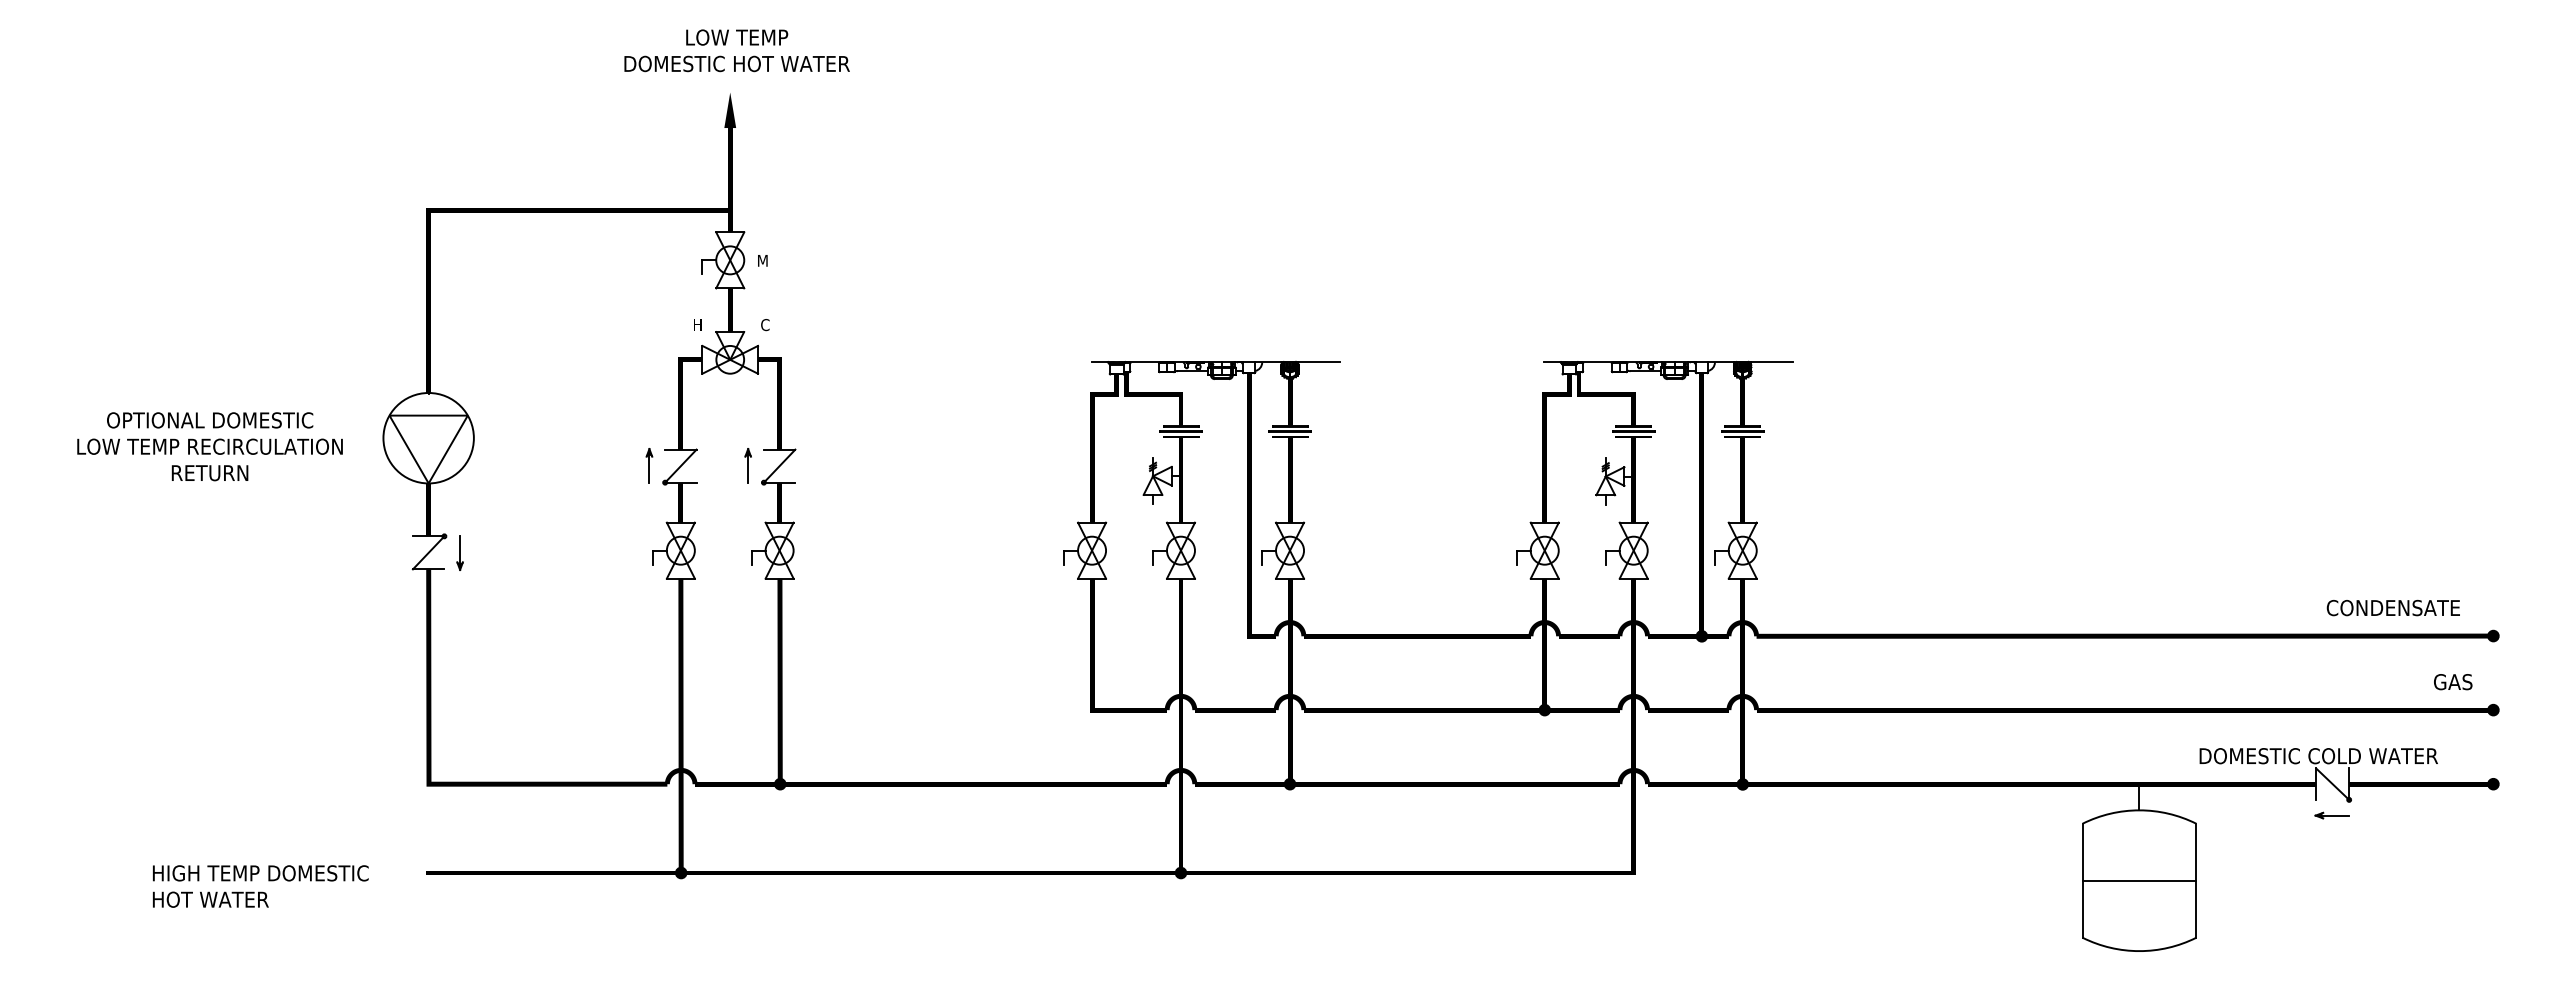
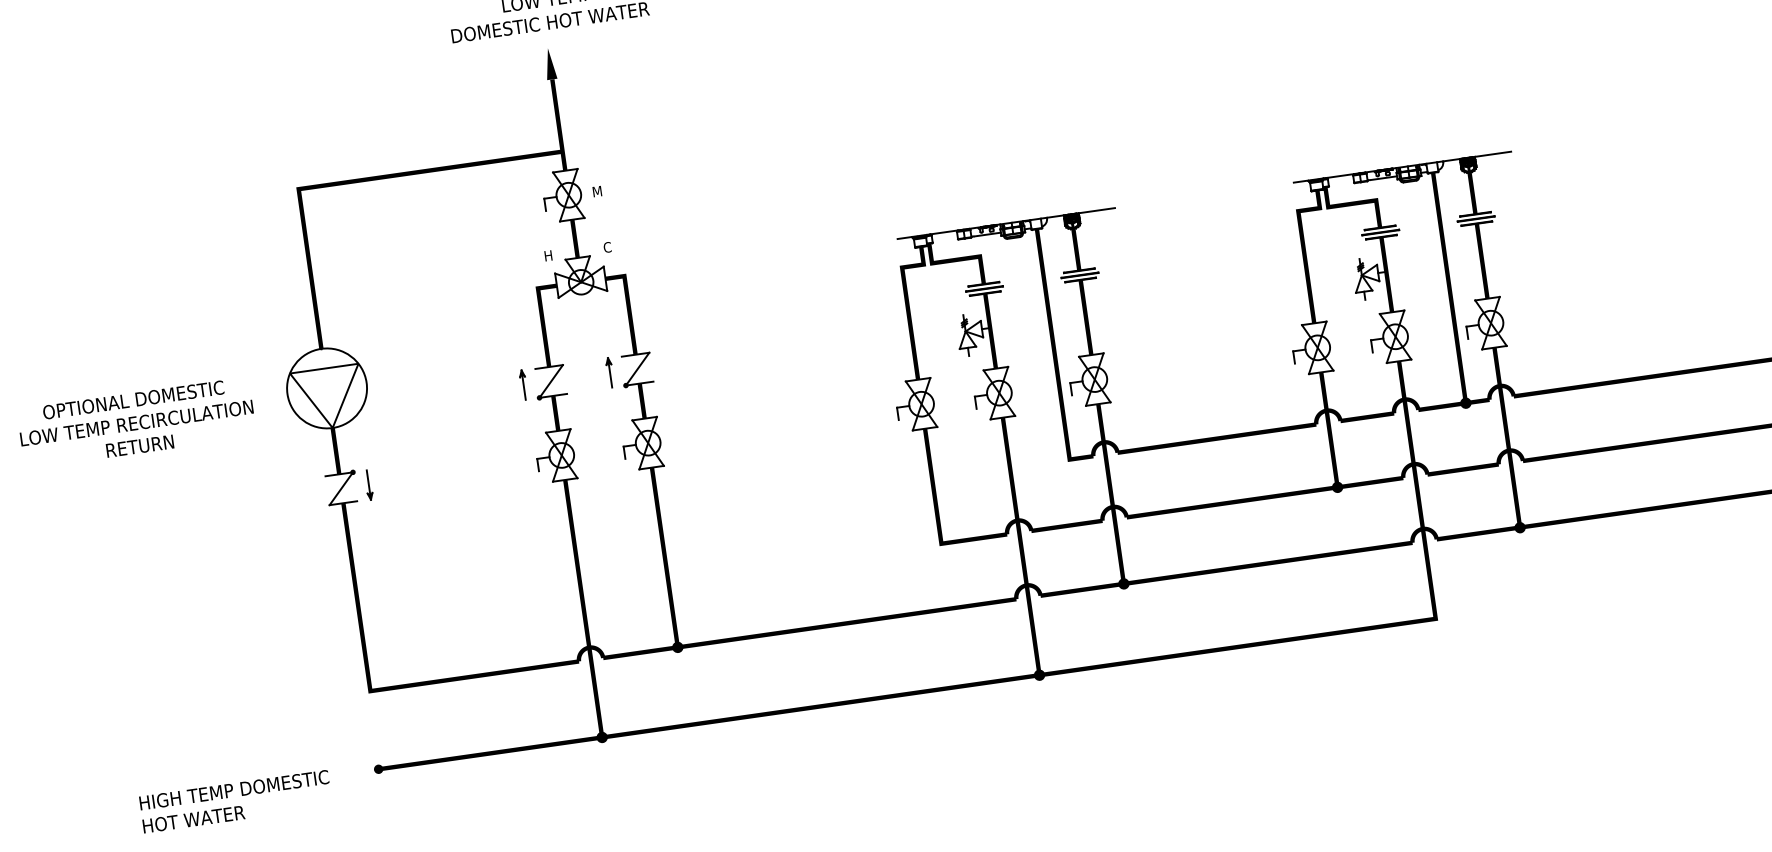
fill: (425, 872) -> (378, 768), added

